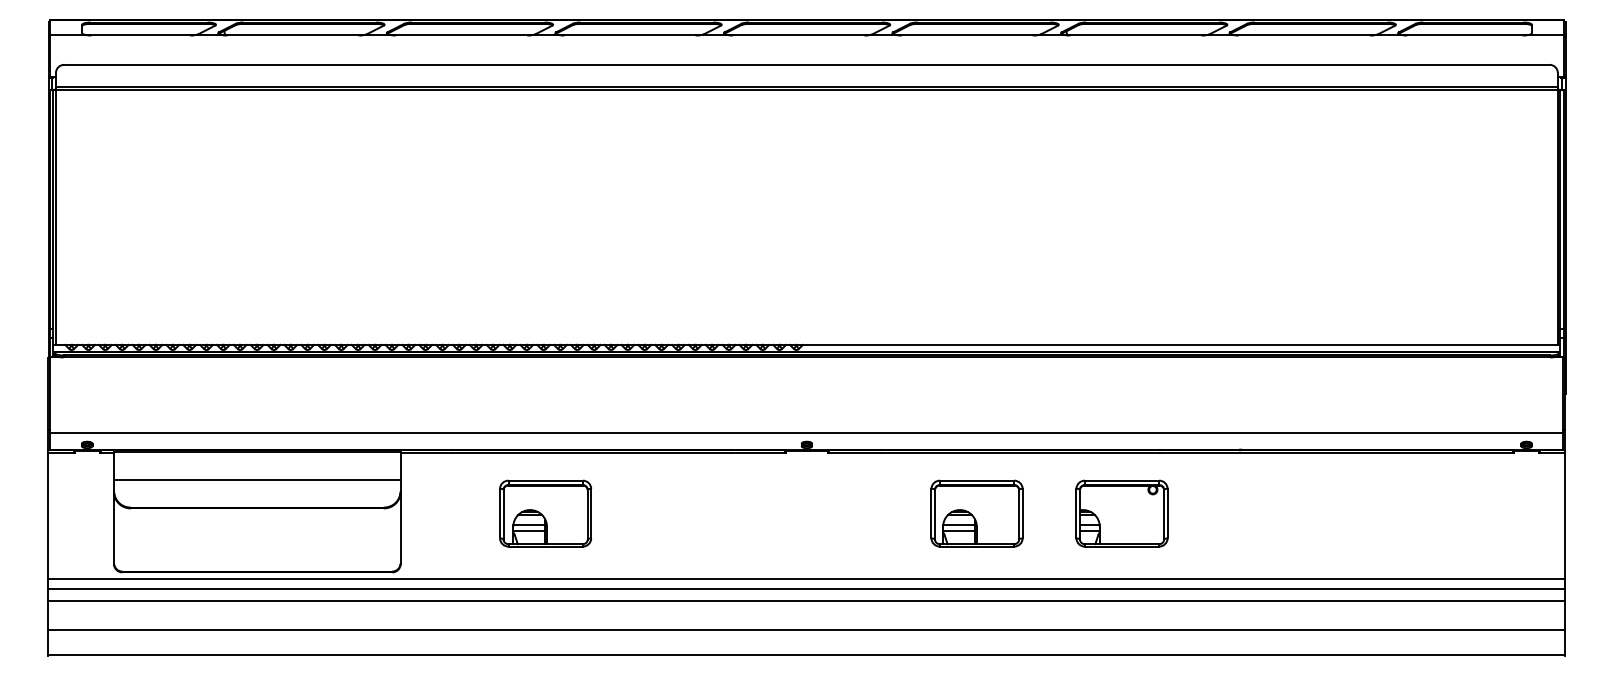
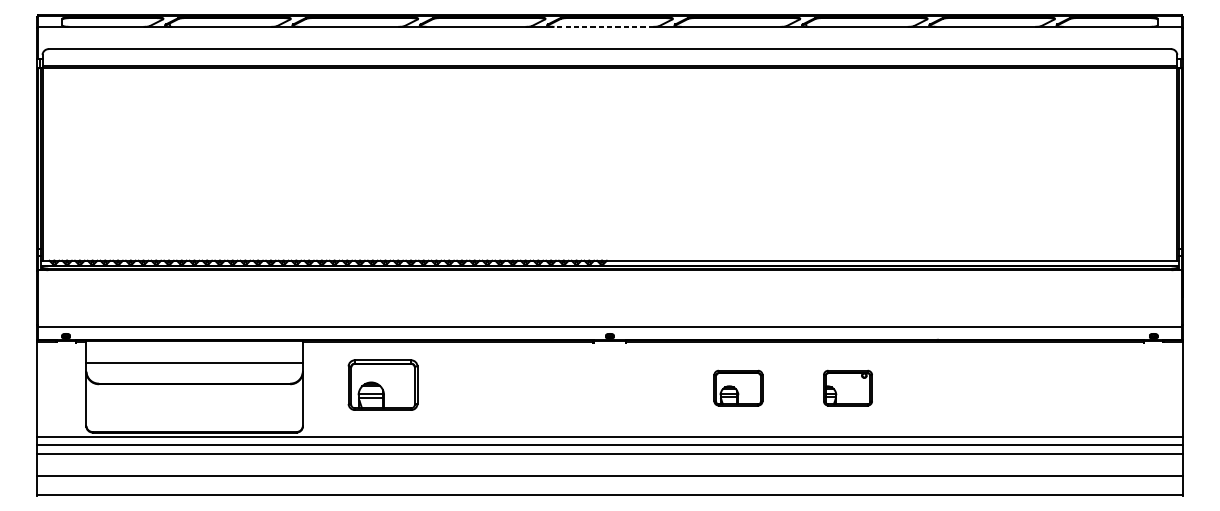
line: (798, 35) -> (603, 26), solid -> dashed
part: (545, 513) -> (382, 385), moved
part: (976, 513) -> (738, 388), size x0.7
part: (1121, 513) -> (847, 388), size x0.7

